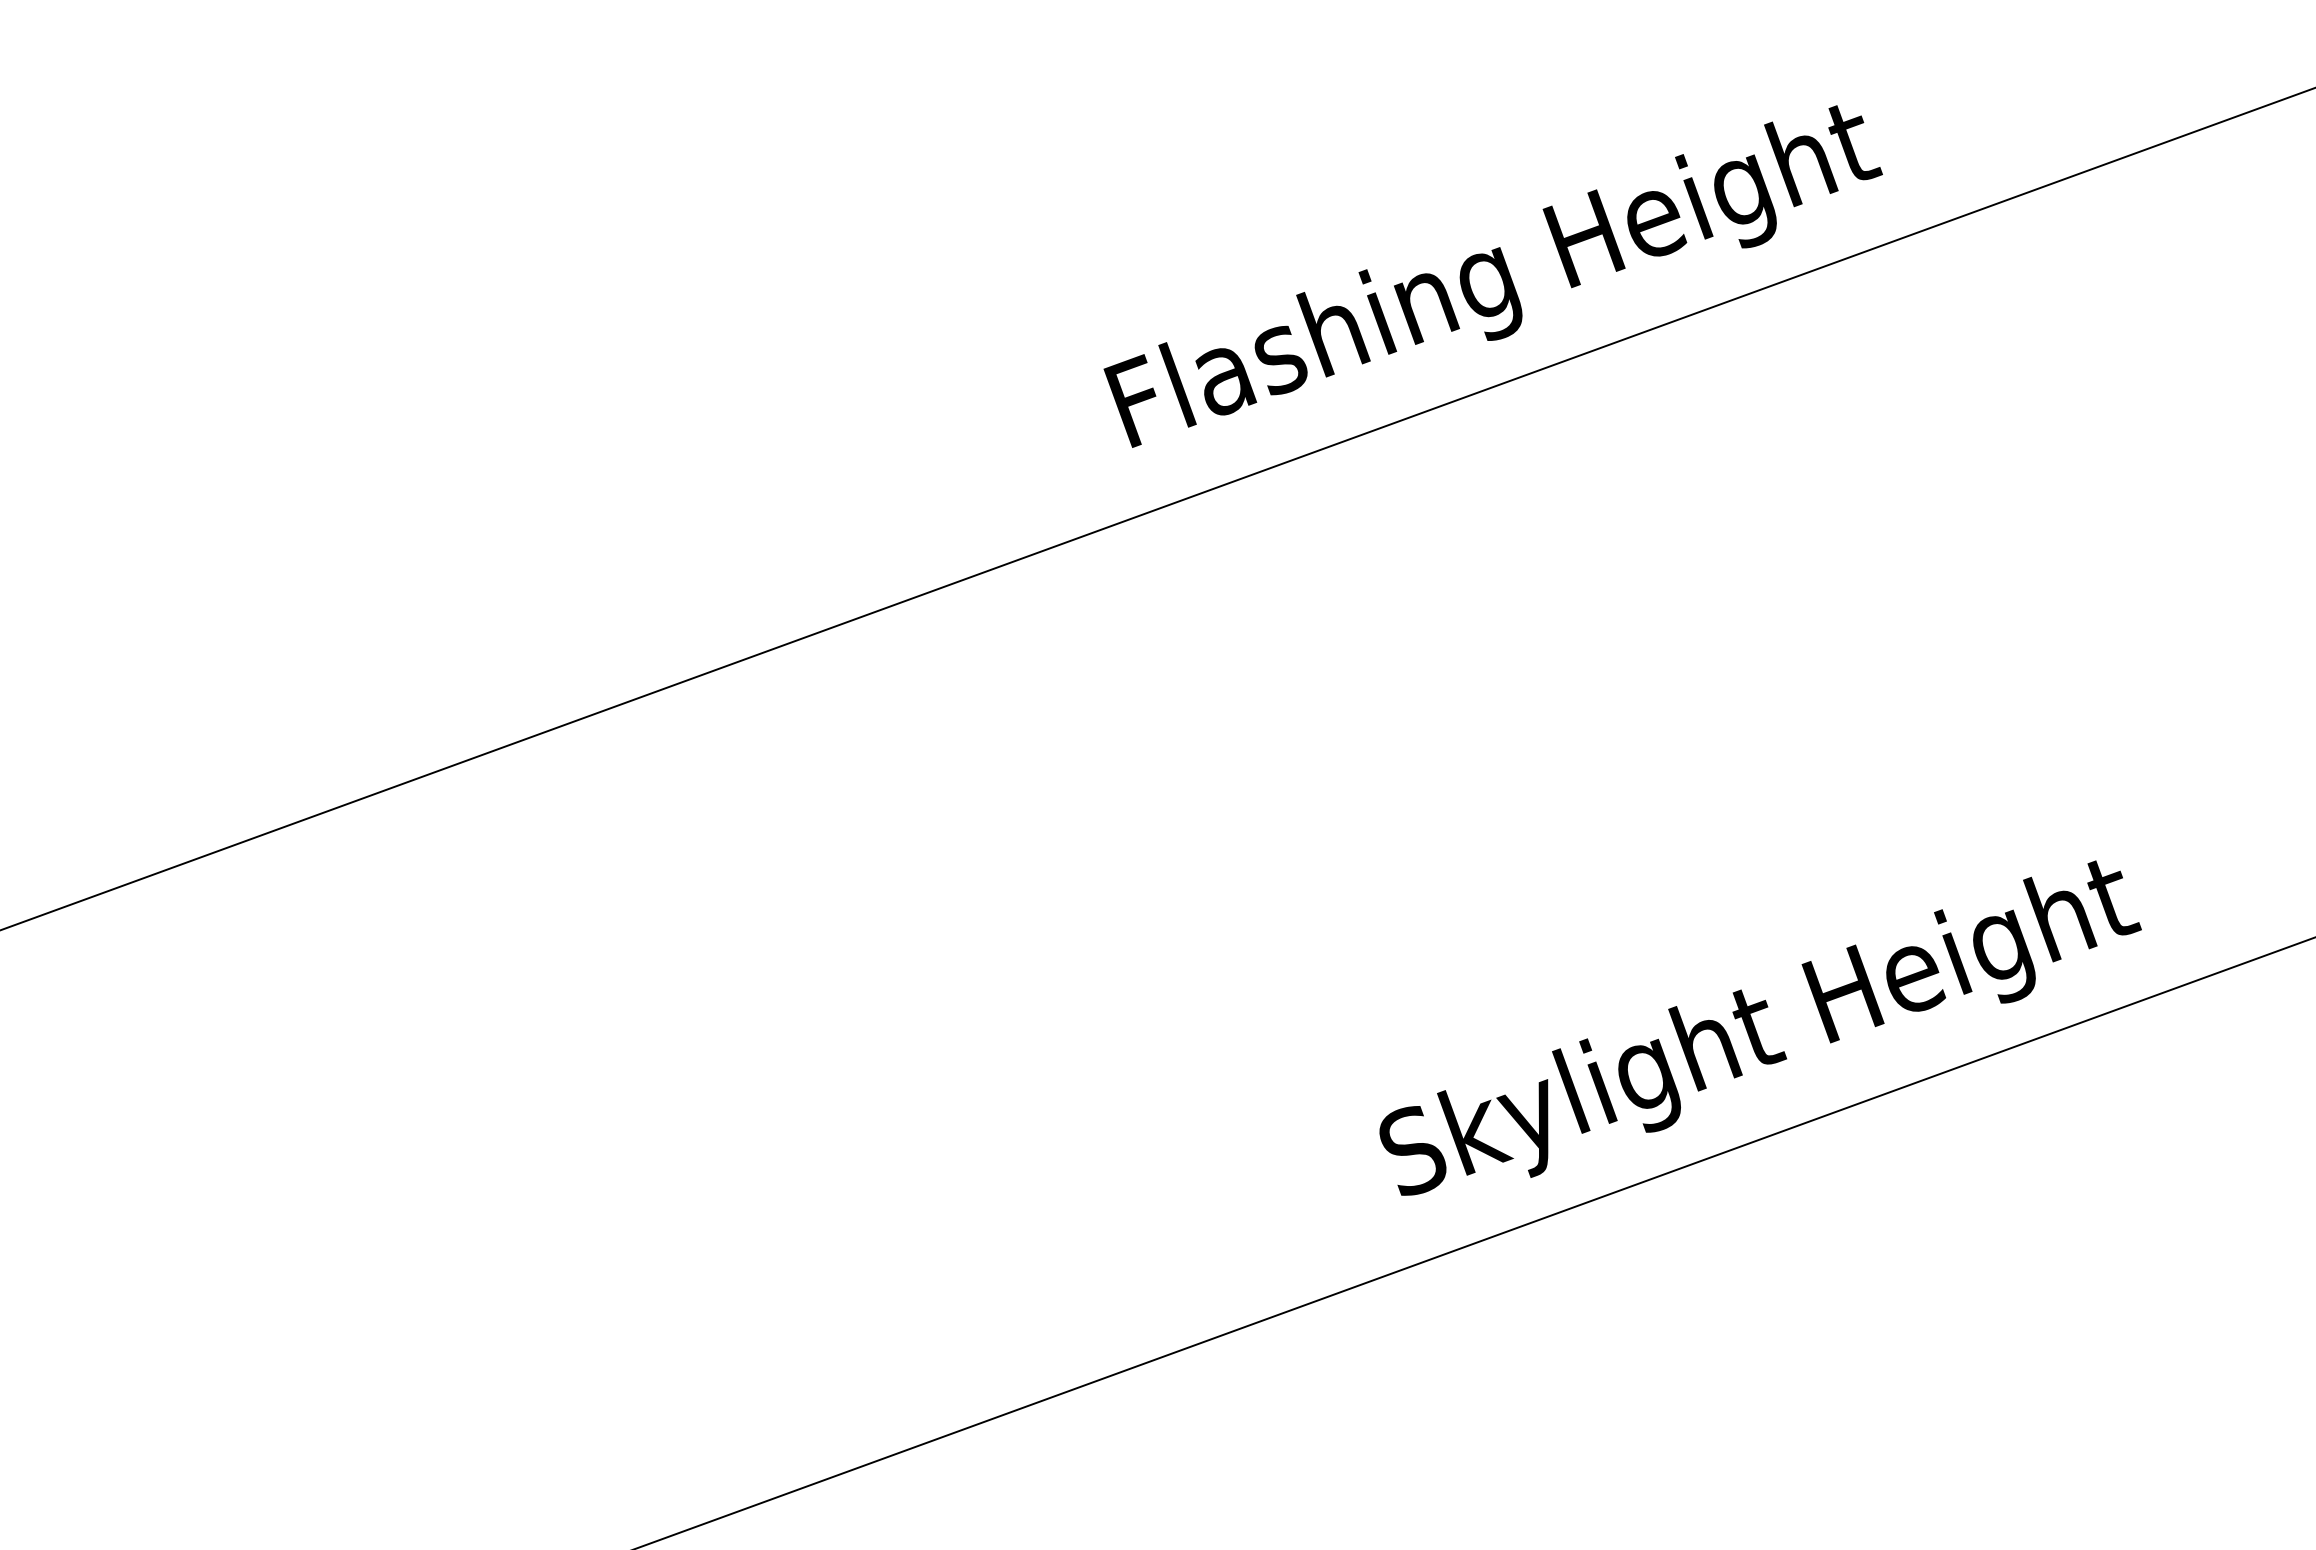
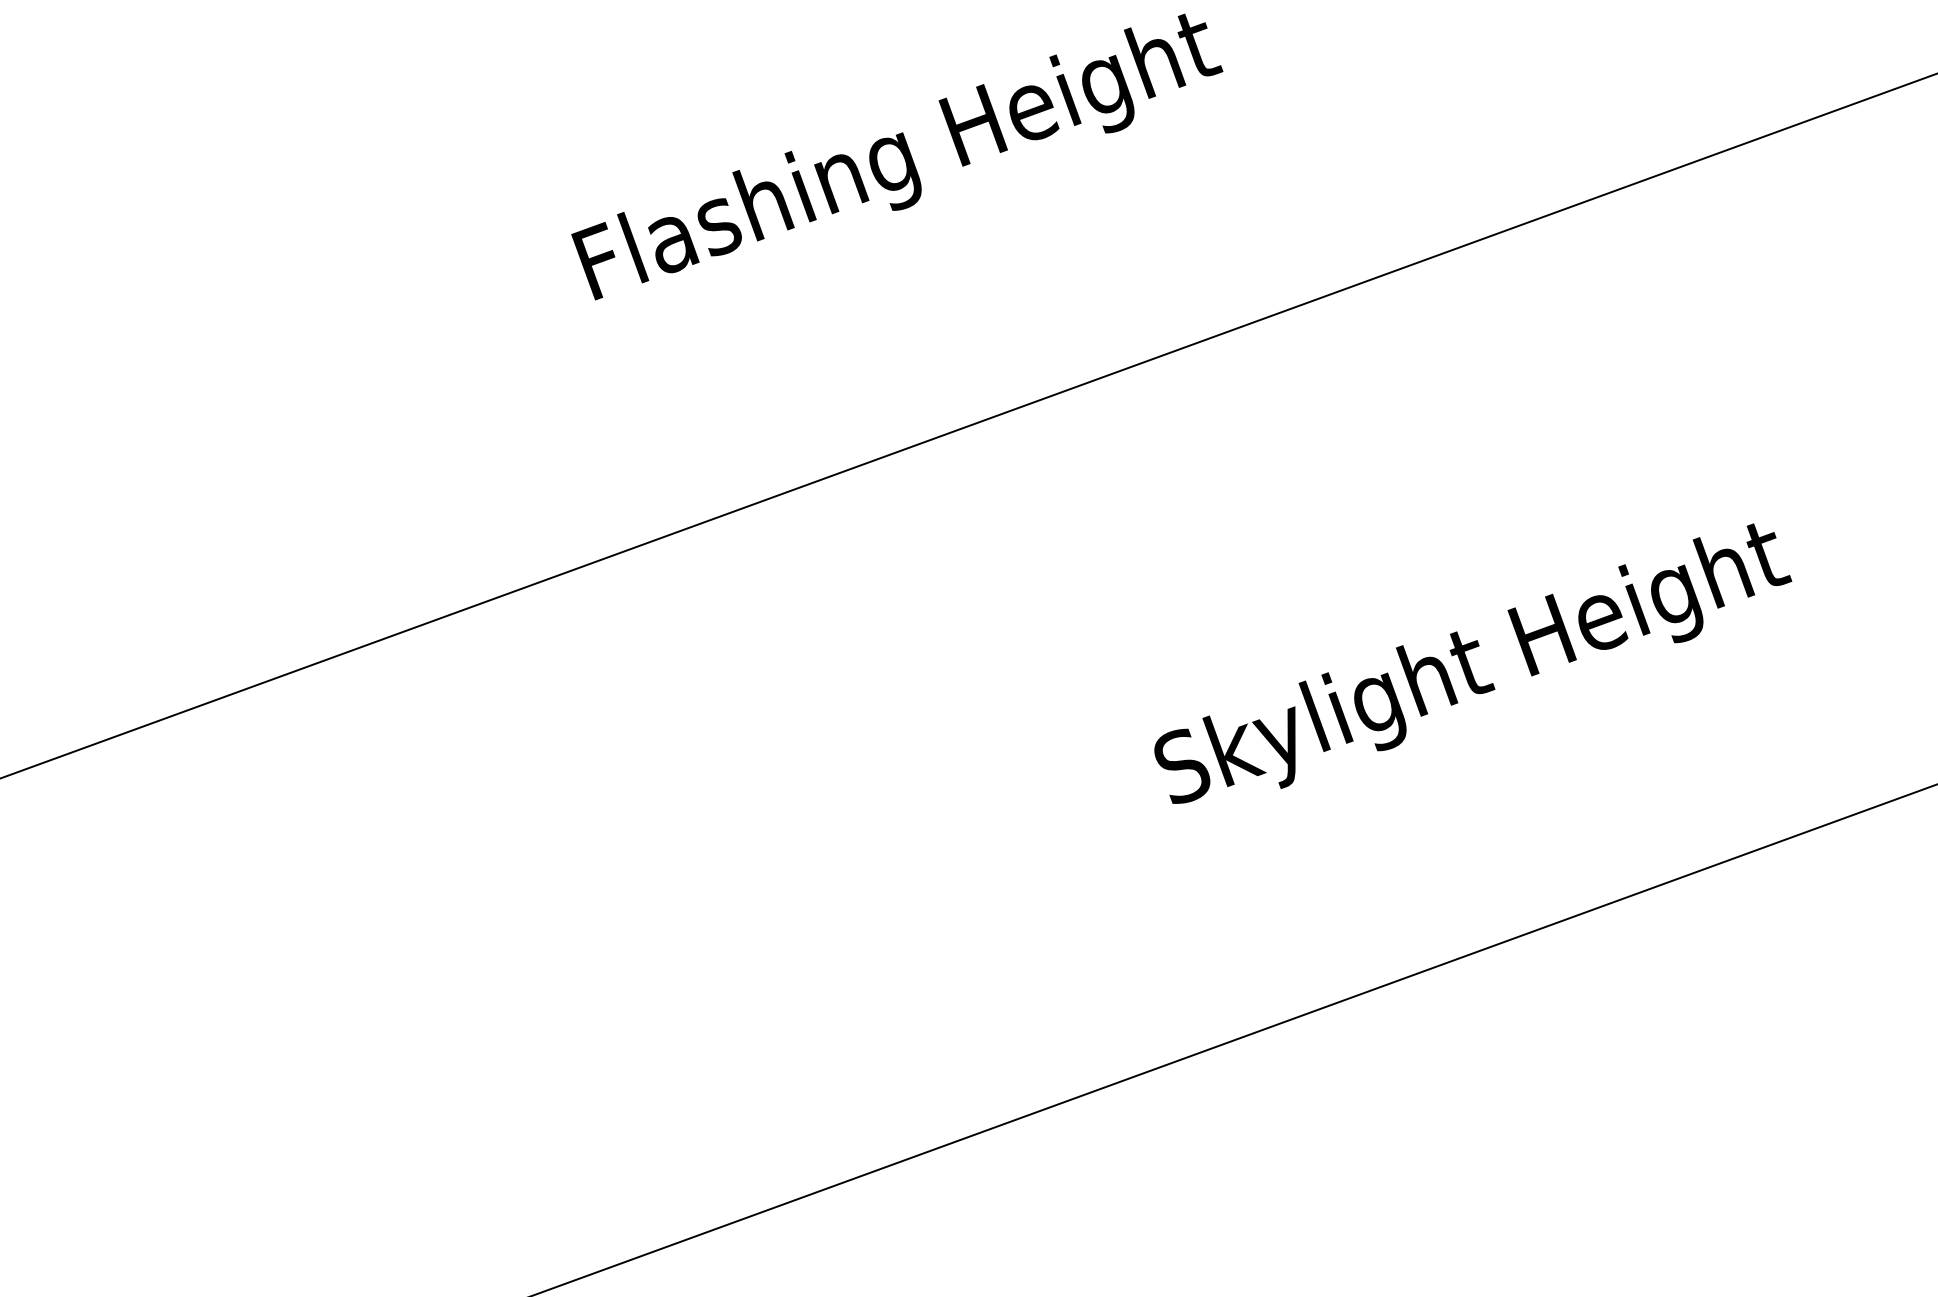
text: (1492, 276) -> (896, 156), moved
text: (1760, 1027) -> (1473, 663), moved

